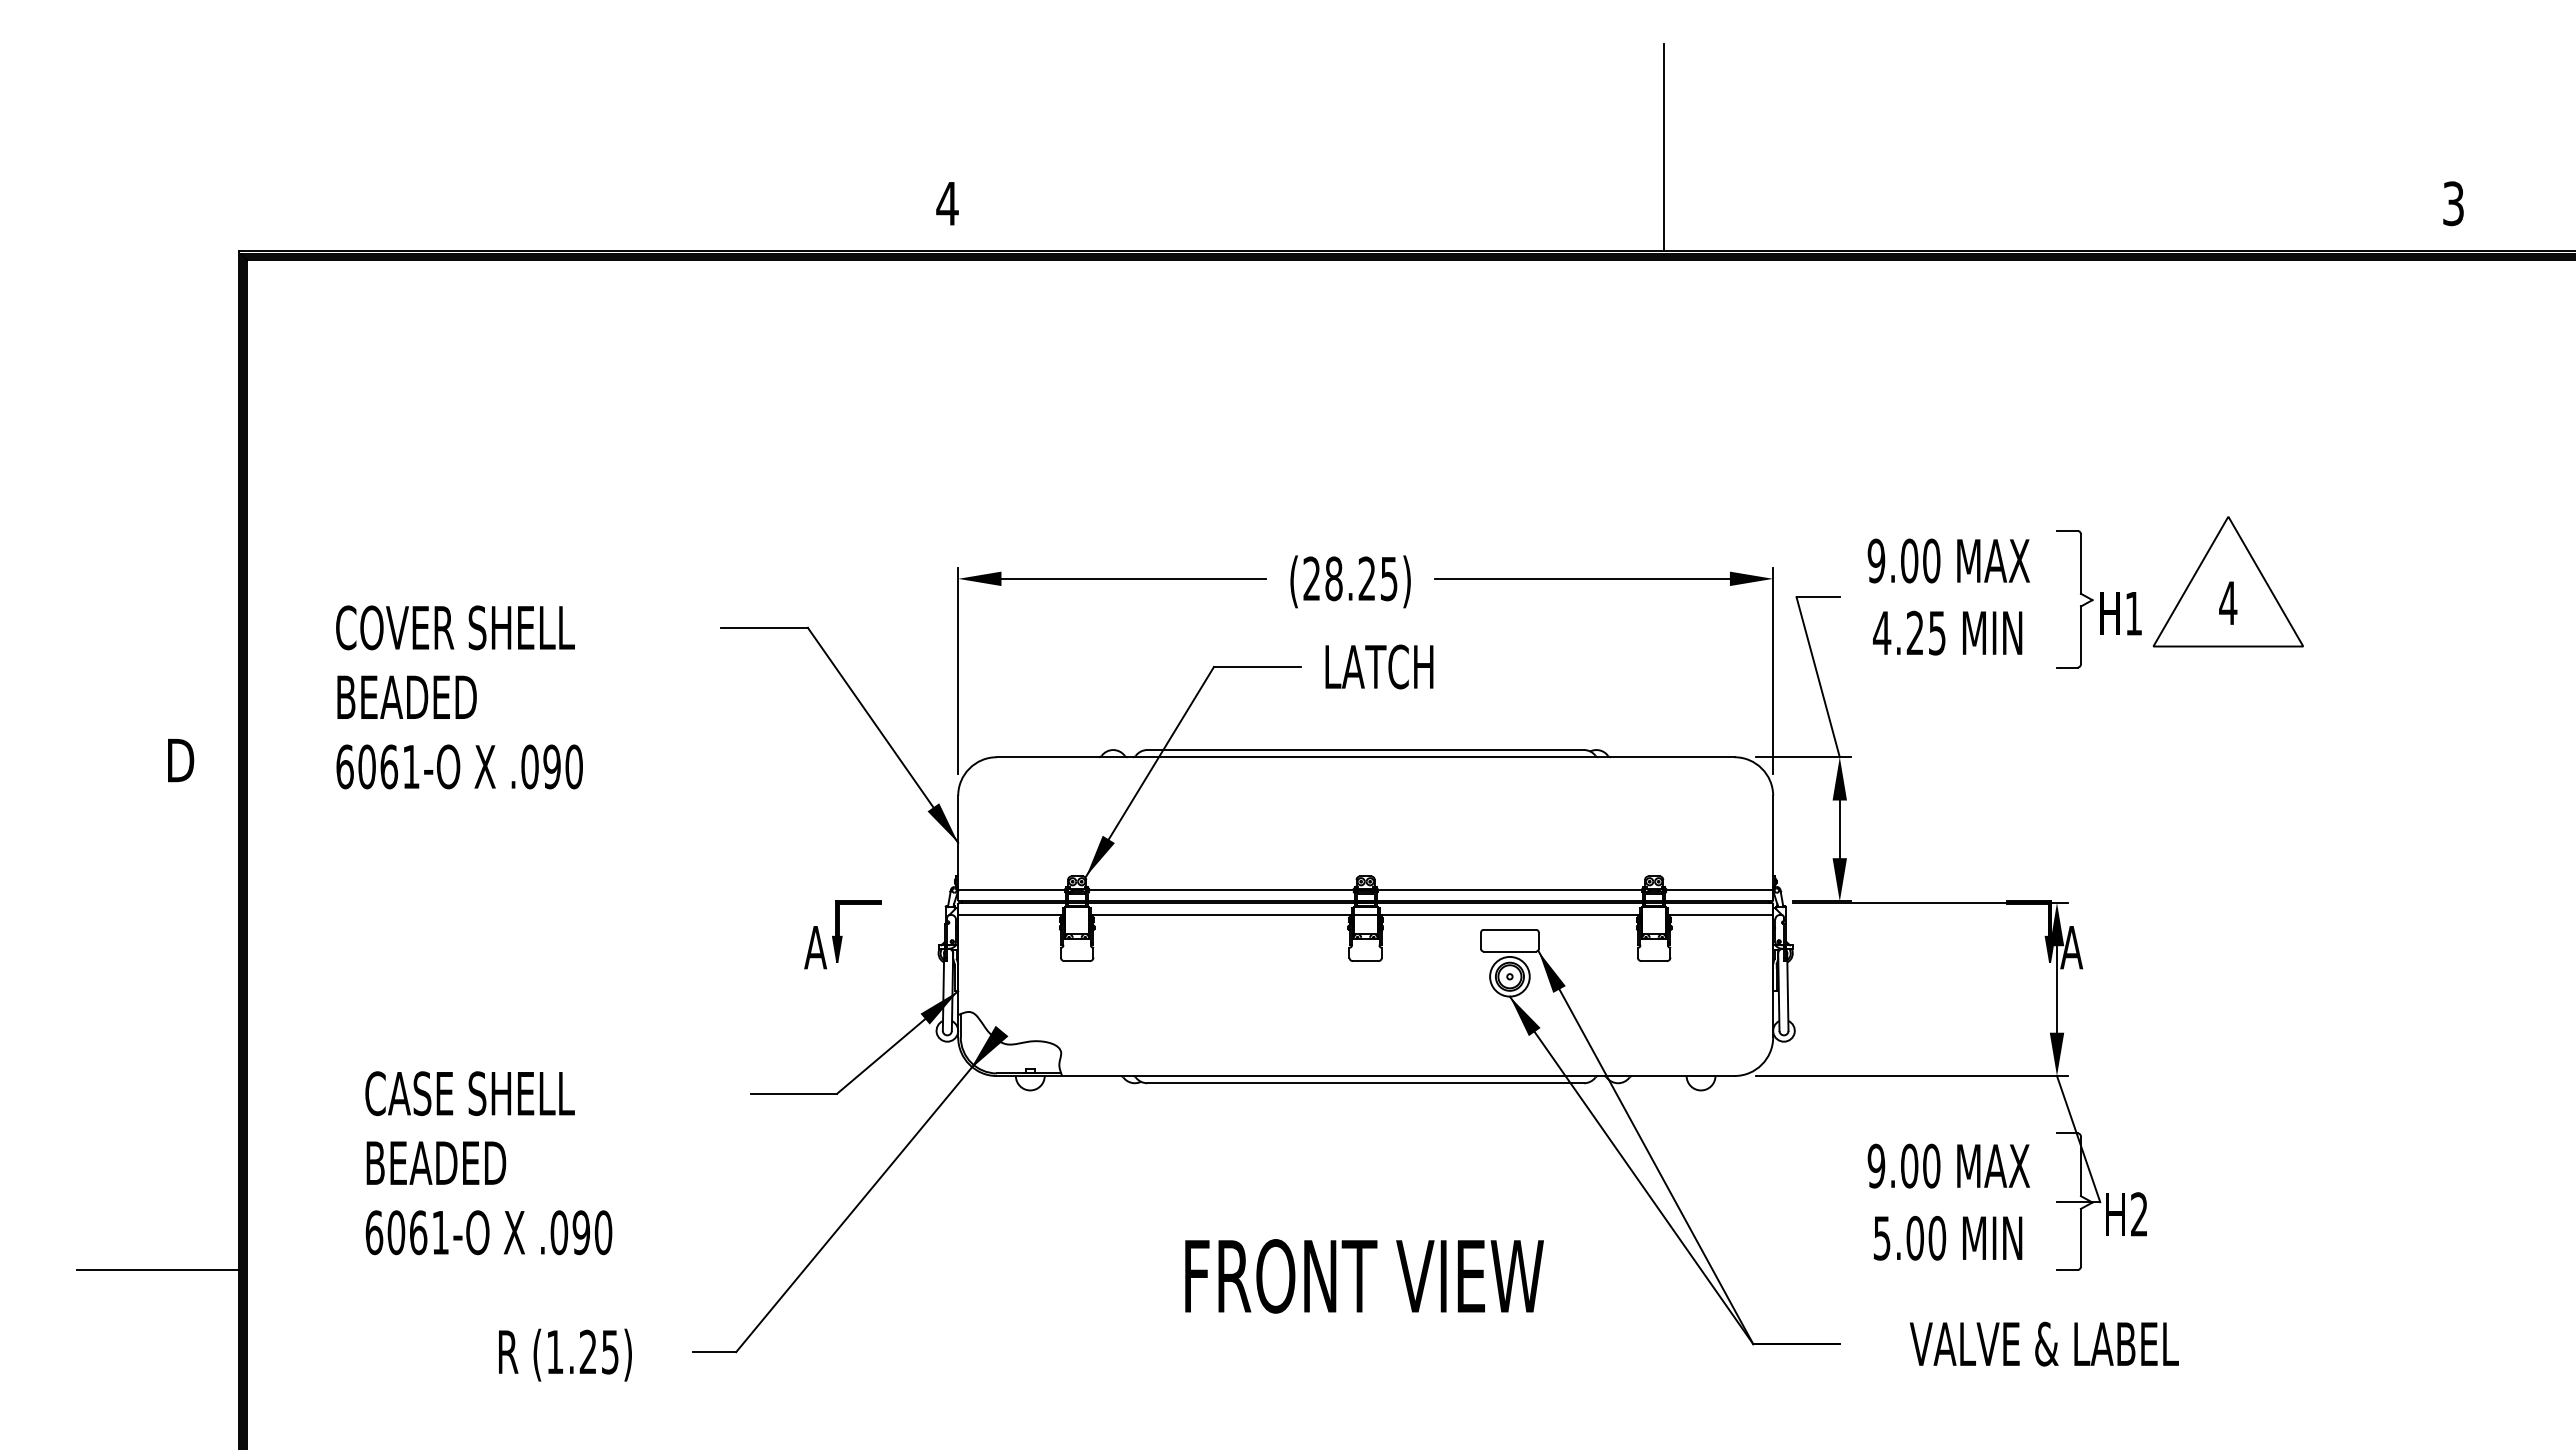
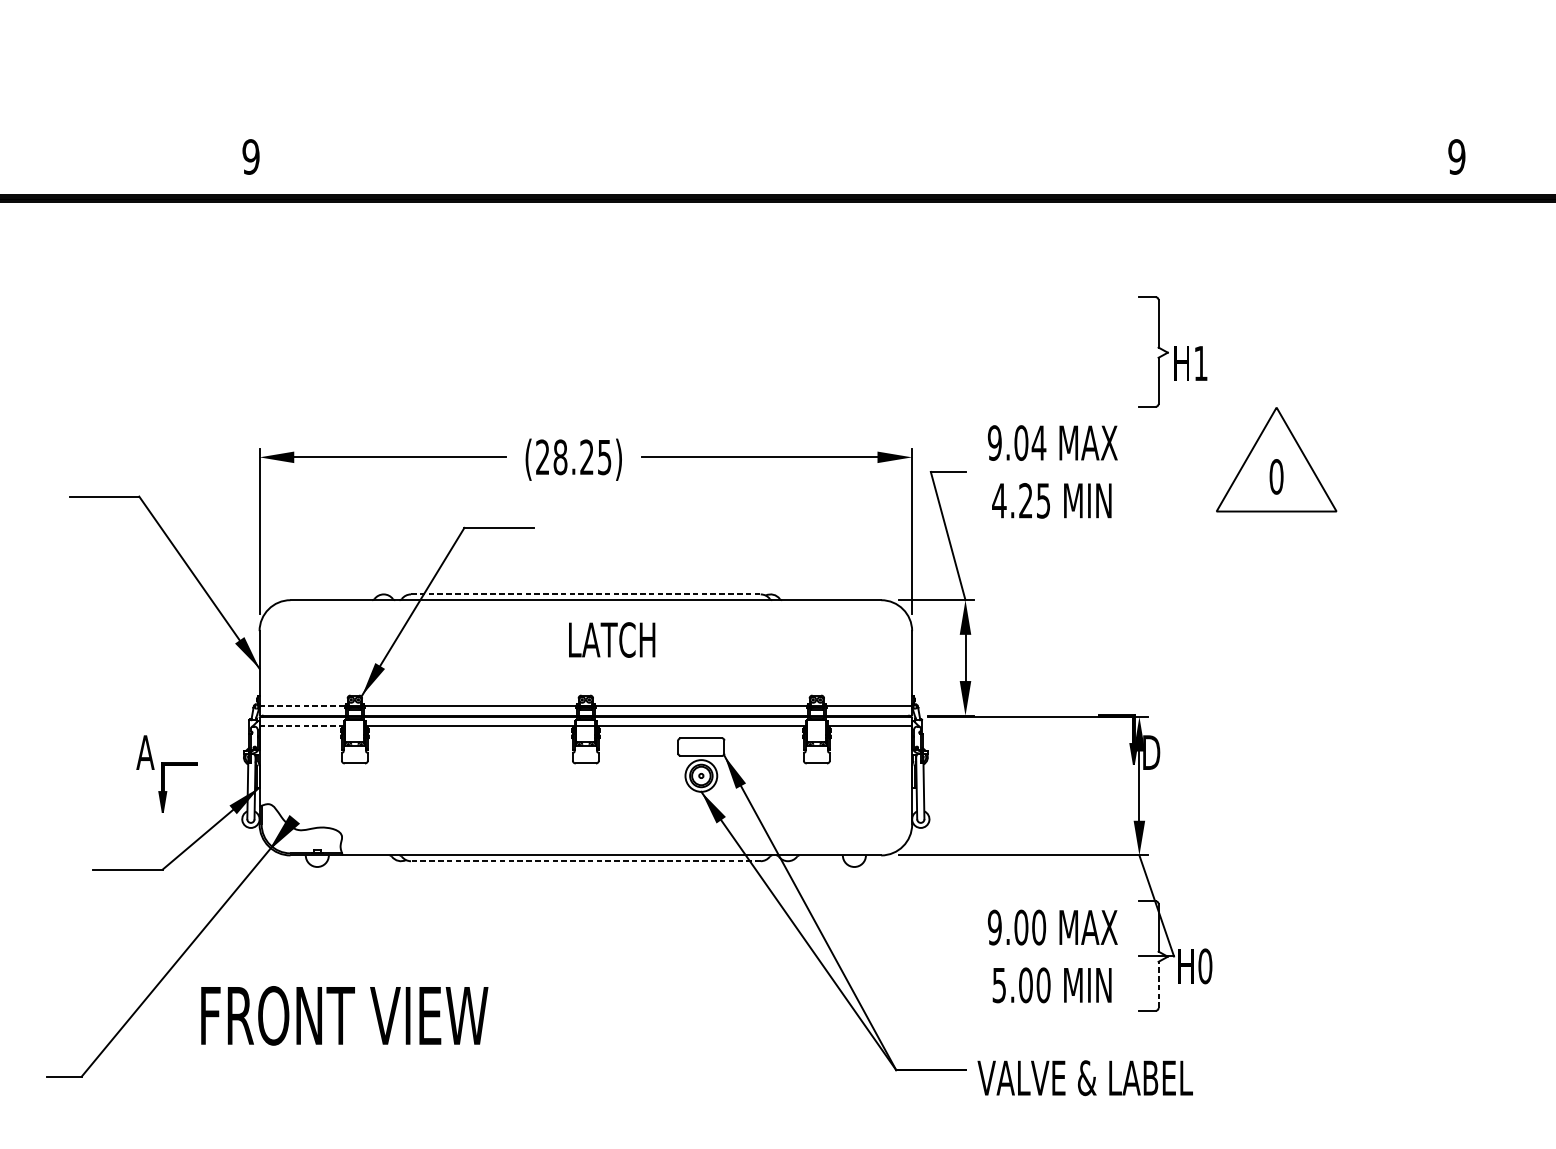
line: (1663, 147) -> (824, 111), removed
text: (947, 203) -> (251, 156), 4 -> 9
text: (2453, 203) -> (1456, 156), 3 -> 9
text: (1931, 560) -> (1038, 442), 9.00 -> 9.04
part: (2098, 599) -> (1172, 352), moved
text: (2228, 602) -> (1276, 476), 4 -> 0
text: (1379, 666) -> (612, 639), moved
line: (1366, 750) -> (586, 594), solid -> dashed
line: (1012, 889) -> (303, 706), solid -> dashed
line: (1010, 914) -> (301, 726), solid -> dashed
part: (842, 936) -> (166, 791), moved
text: (2071, 947) -> (1151, 752), A -> D
line: (1365, 1083) -> (585, 861), solid -> dashed
text: (2139, 1214) -> (1205, 966), 2 -> 0
line: (2080, 1237) -> (1158, 984), solid -> dashed
text: (1364, 1276) -> (344, 1015), moved
text: (2044, 1343) -> (1085, 1077), moved

